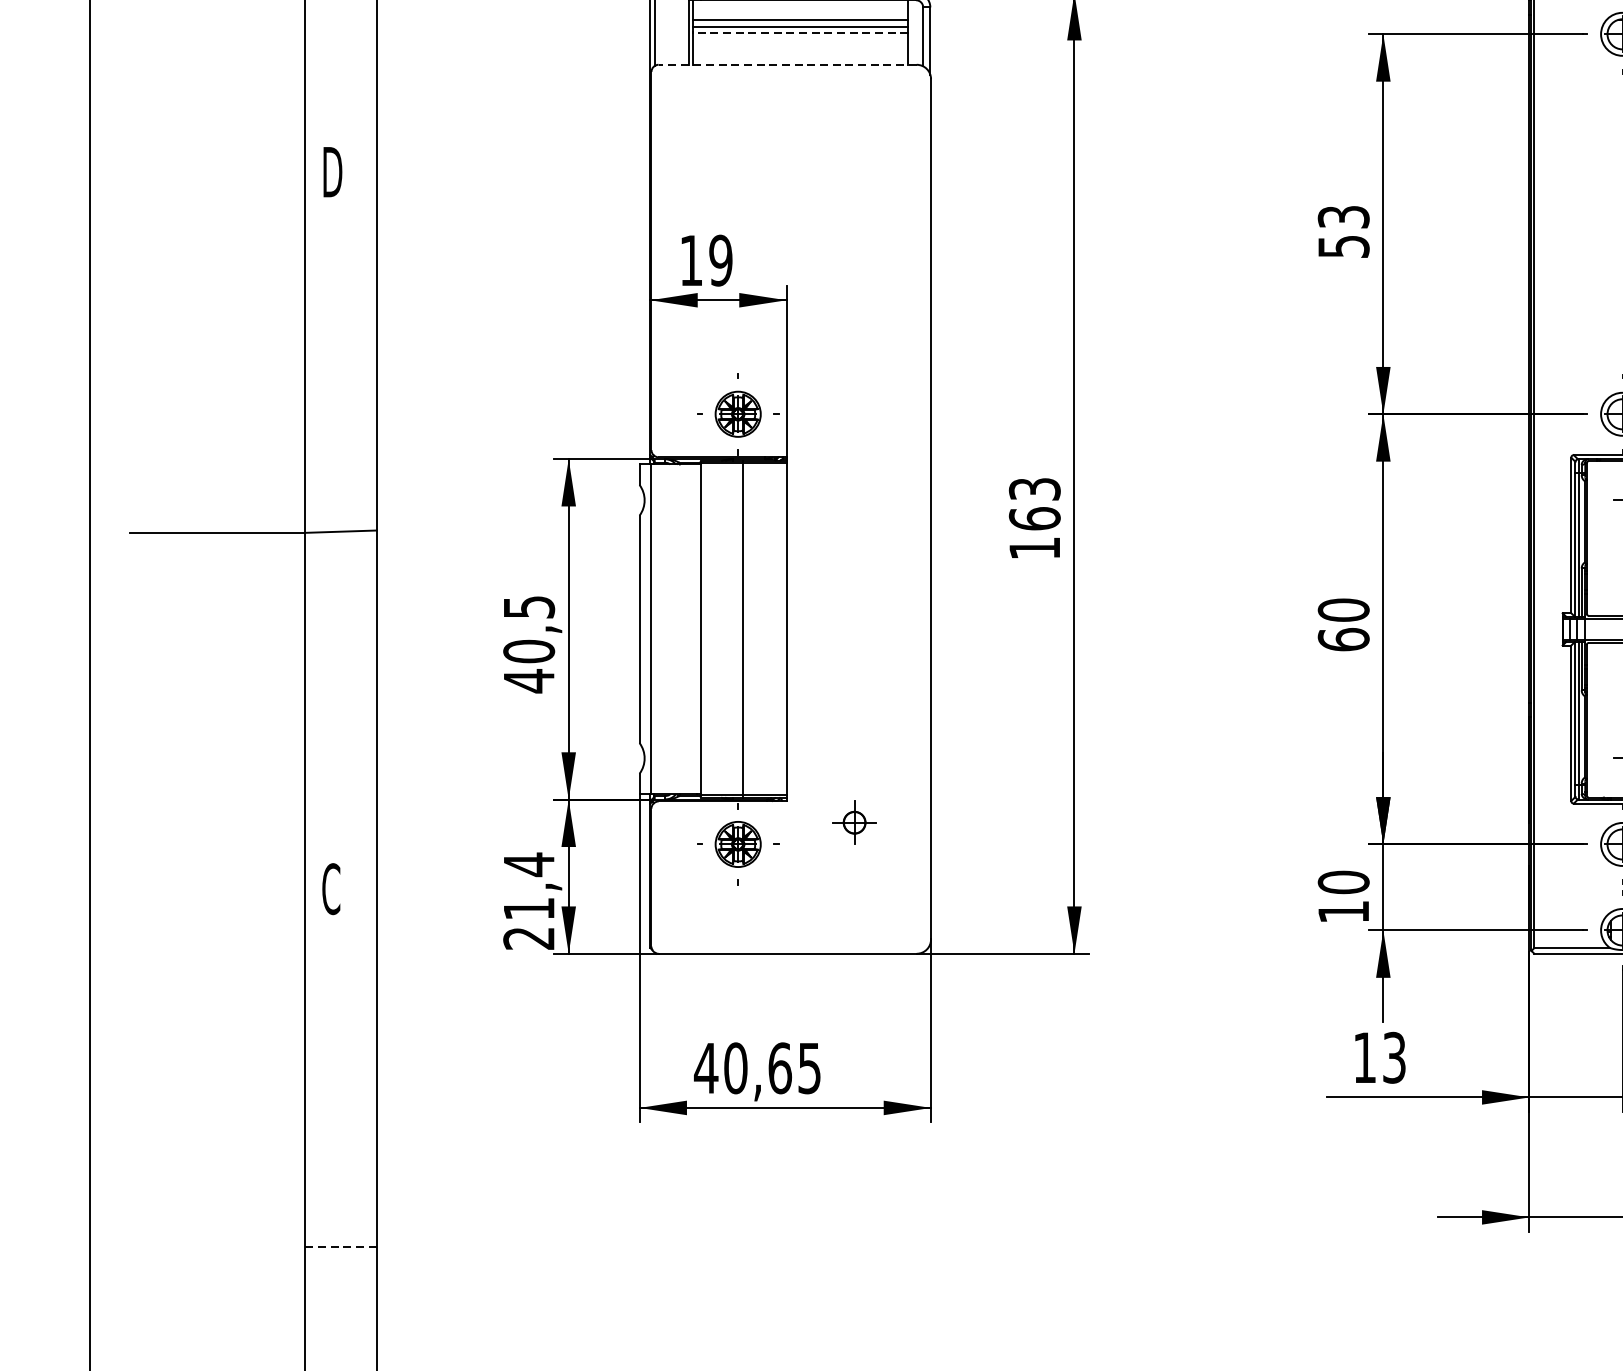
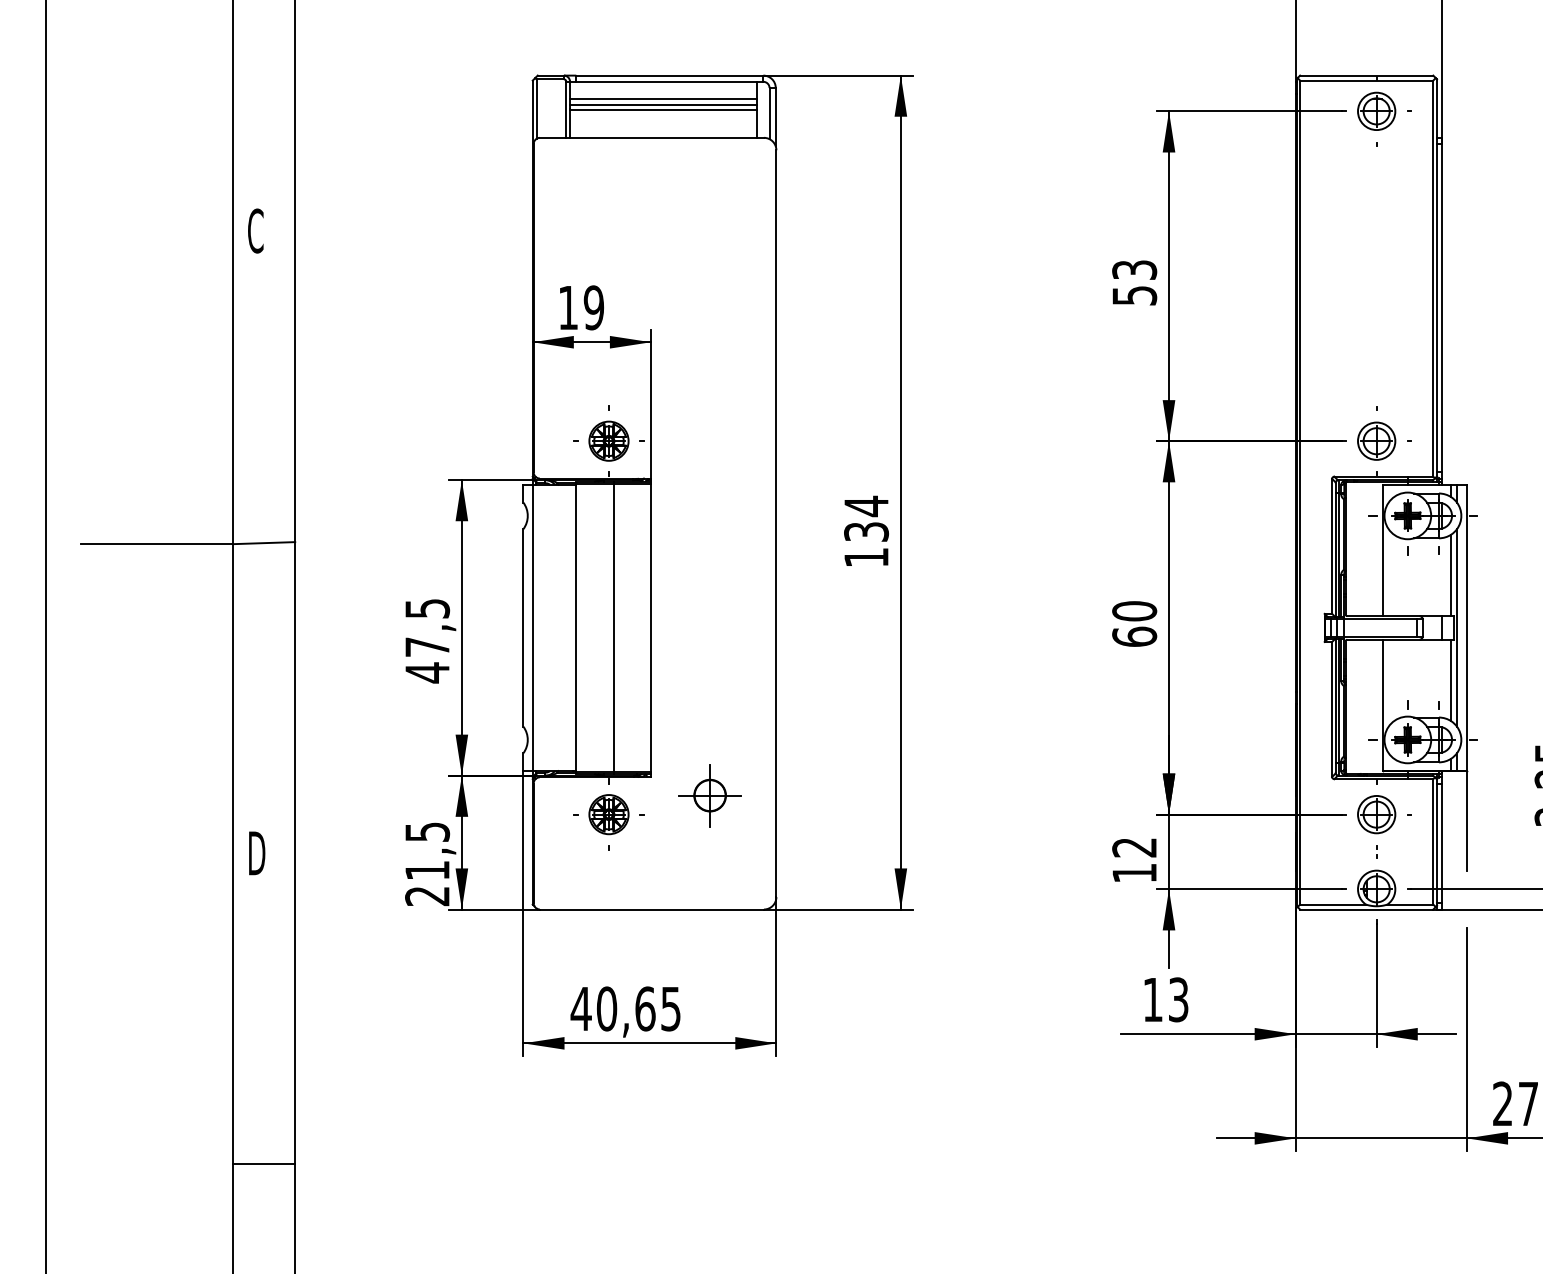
line: (799, 32) -> (662, 109), dashed -> solid
line: (787, 64) -> (651, 137), dashed -> solid
text: (332, 171) -> (256, 230), D -> C
text: (1034, 503) -> (866, 518), 163 -> 134
text: (529, 651) -> (427, 647), 40,5 -> 47,5
part: (853, 822) -> (709, 795), size x1.67
text: (529, 863) -> (427, 831), 21,4 -> 21,5
text: (1343, 882) -> (1134, 847), 10 -> 12
text: (332, 888) -> (256, 852), C -> D
line: (340, 1247) -> (263, 1164), dashed -> solid

